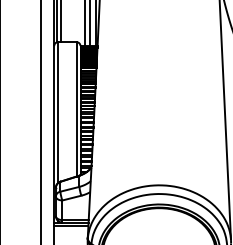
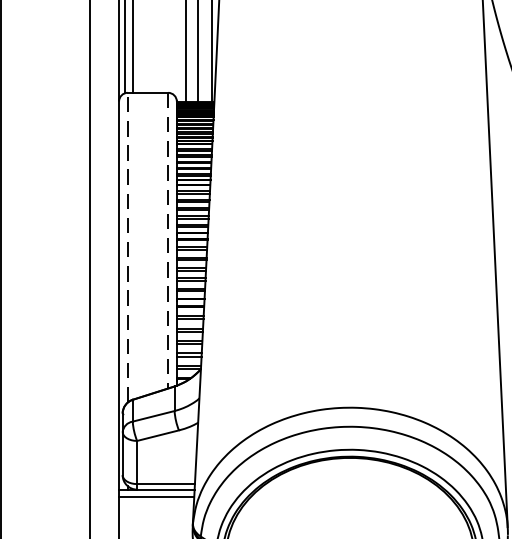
line: (76, 109) -> (168, 240), solid -> dashed
line: (58, 112) -> (128, 247), solid -> dashed

